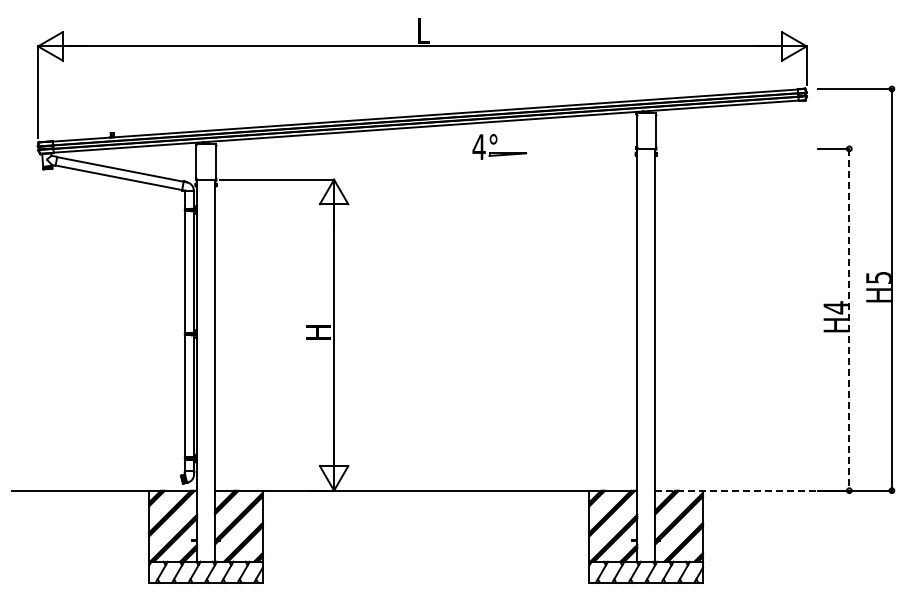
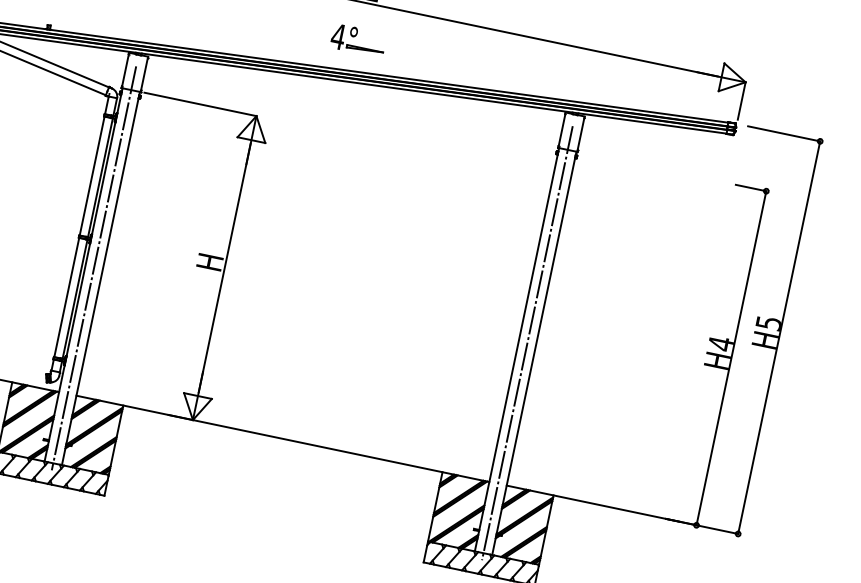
part: (499, 146) -> (358, 40), moved
line: (849, 319) -> (731, 357), dashed -> solid
line: (646, 346) -> (527, 342), added
line: (206, 361) -> (94, 267), added
line: (743, 490) -> (593, 503), dashed -> solid

